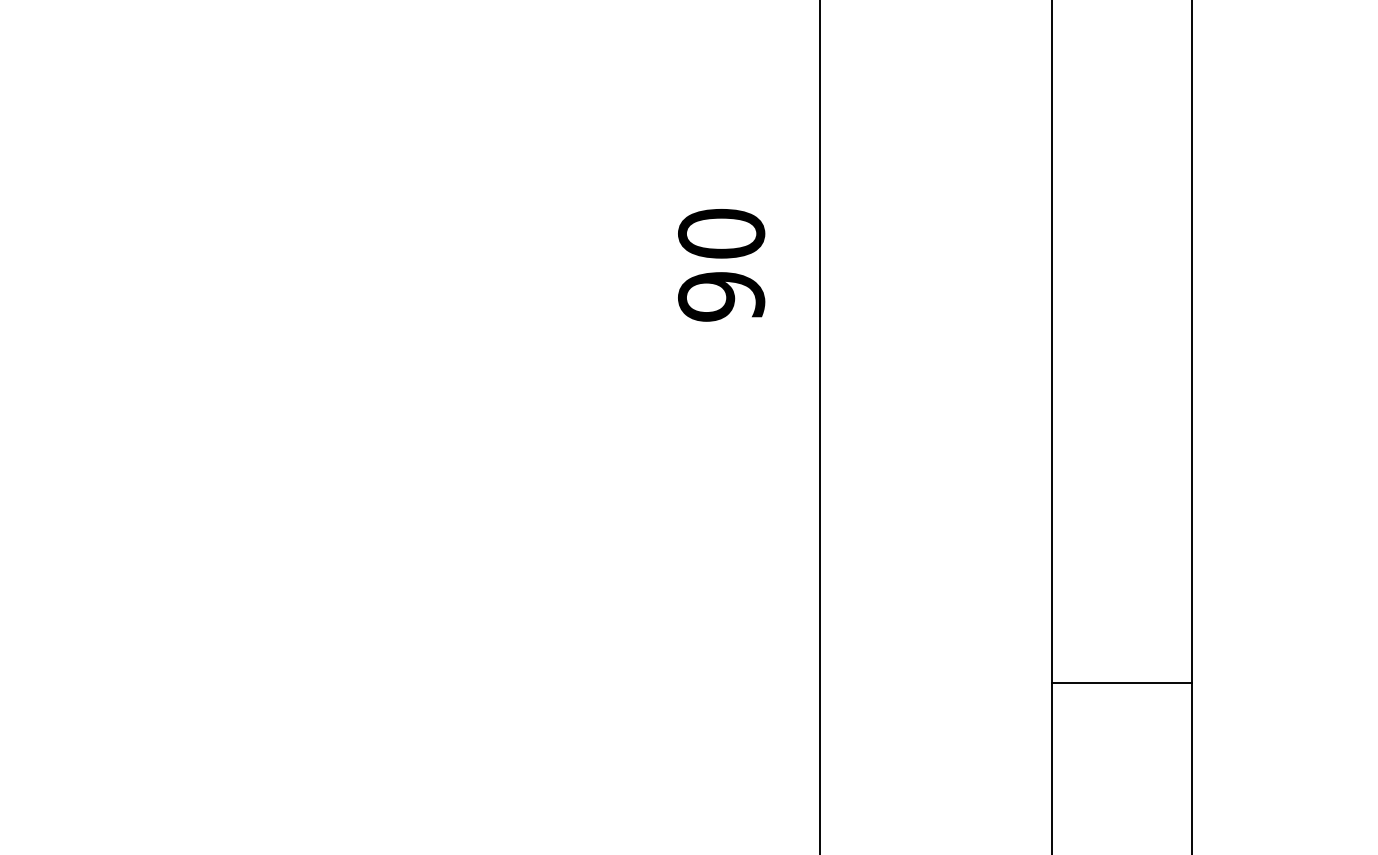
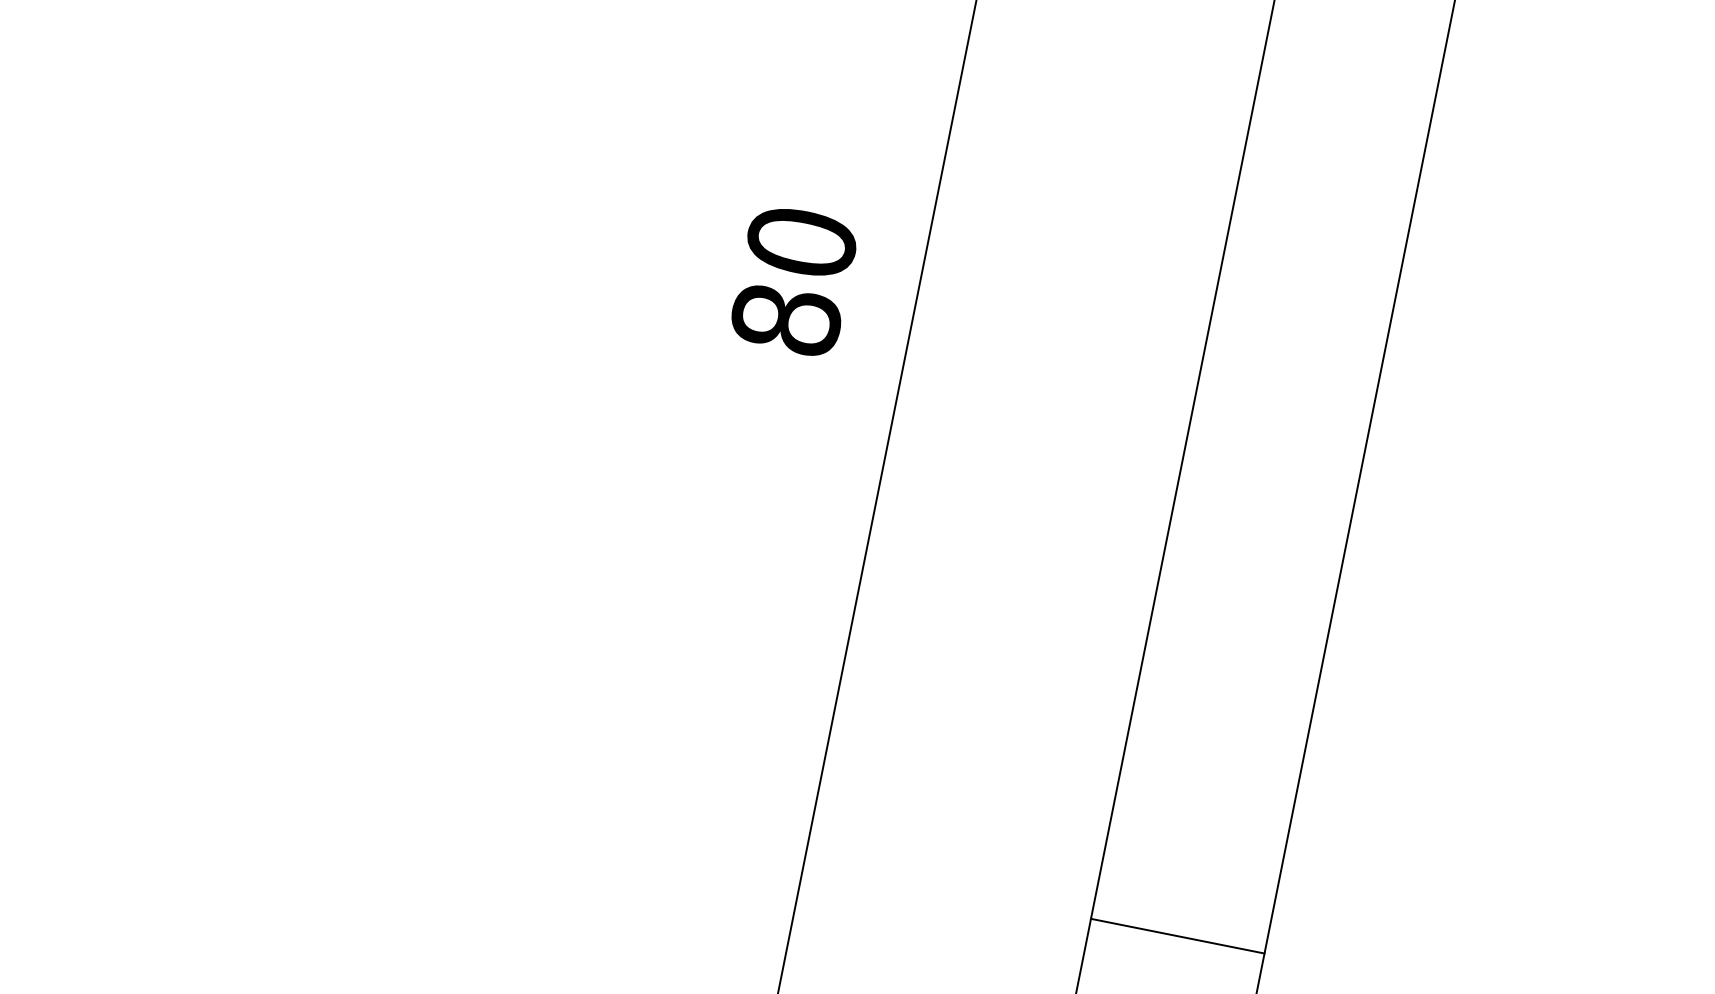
text: (721, 296) -> (786, 319), 90 -> 80
line: (1121, 683) -> (1176, 936), moved

